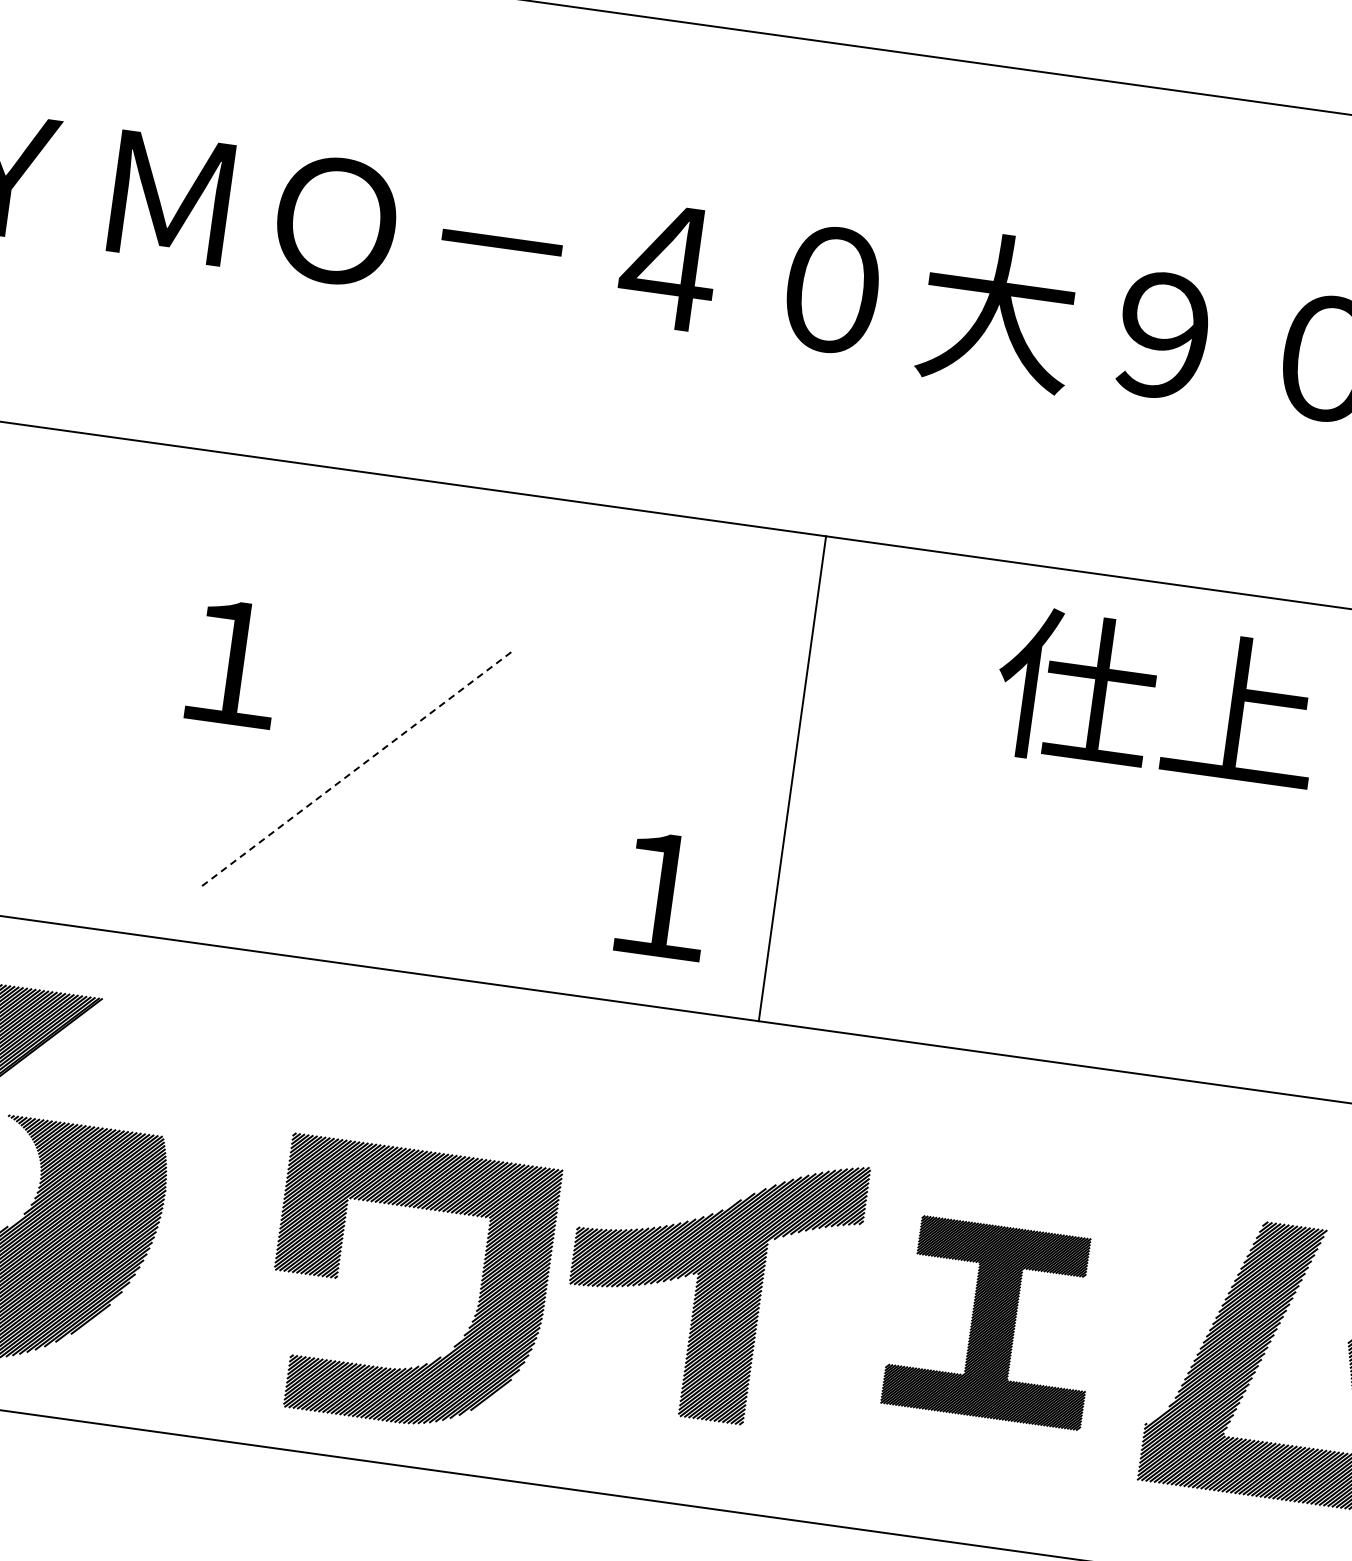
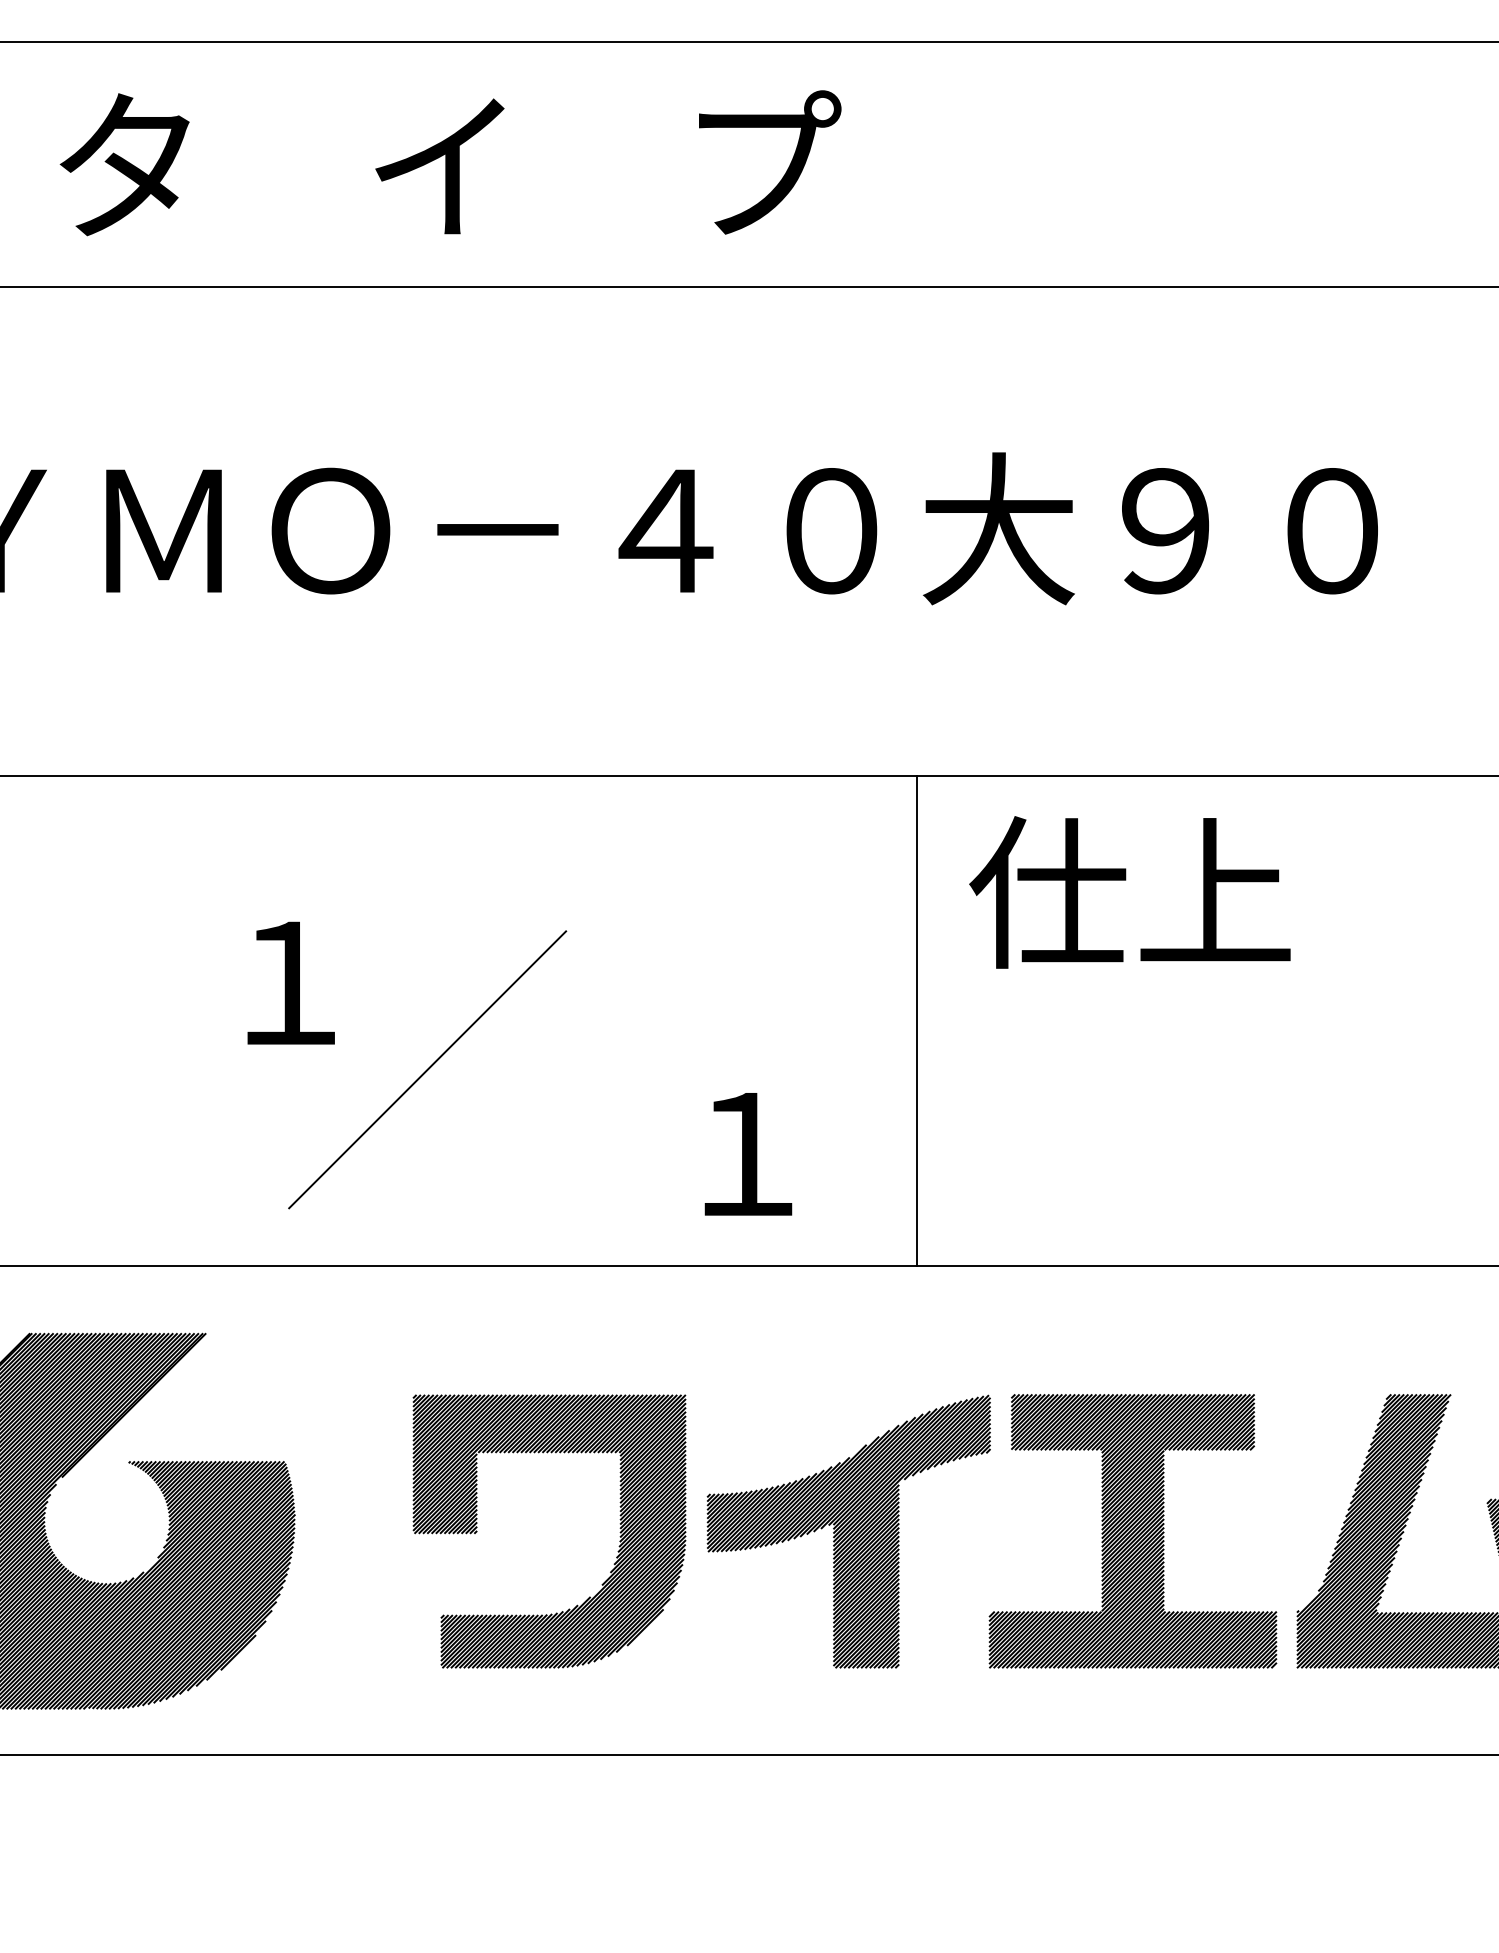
text: (1157, 699) -> (1129, 892), moved
line: (358, 767) -> (427, 1069), dashed -> solid
line: (792, 778) -> (917, 1020), moved
part: (478, 1297) -> (619, 1532), moved
part: (993, 1322) -> (1132, 1531), size x1.43

